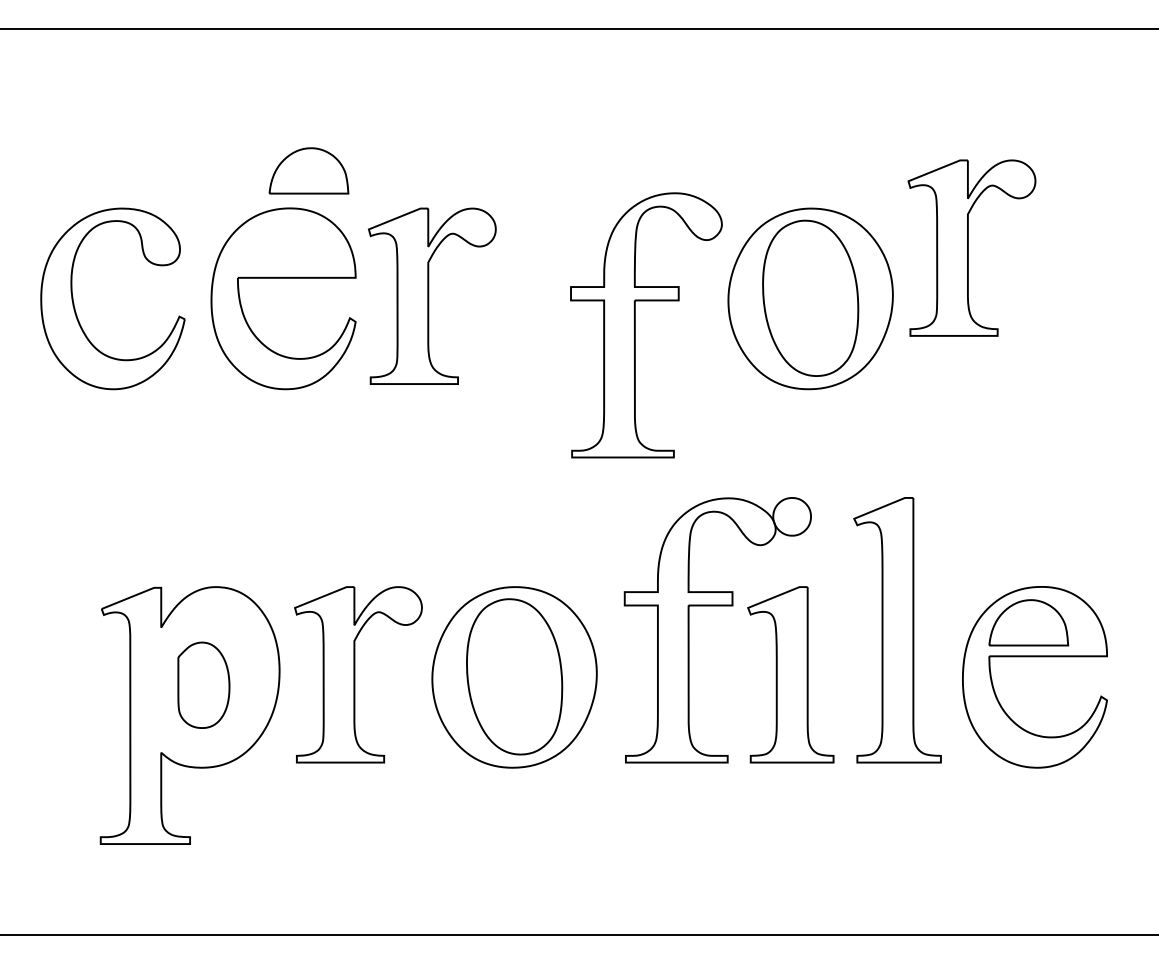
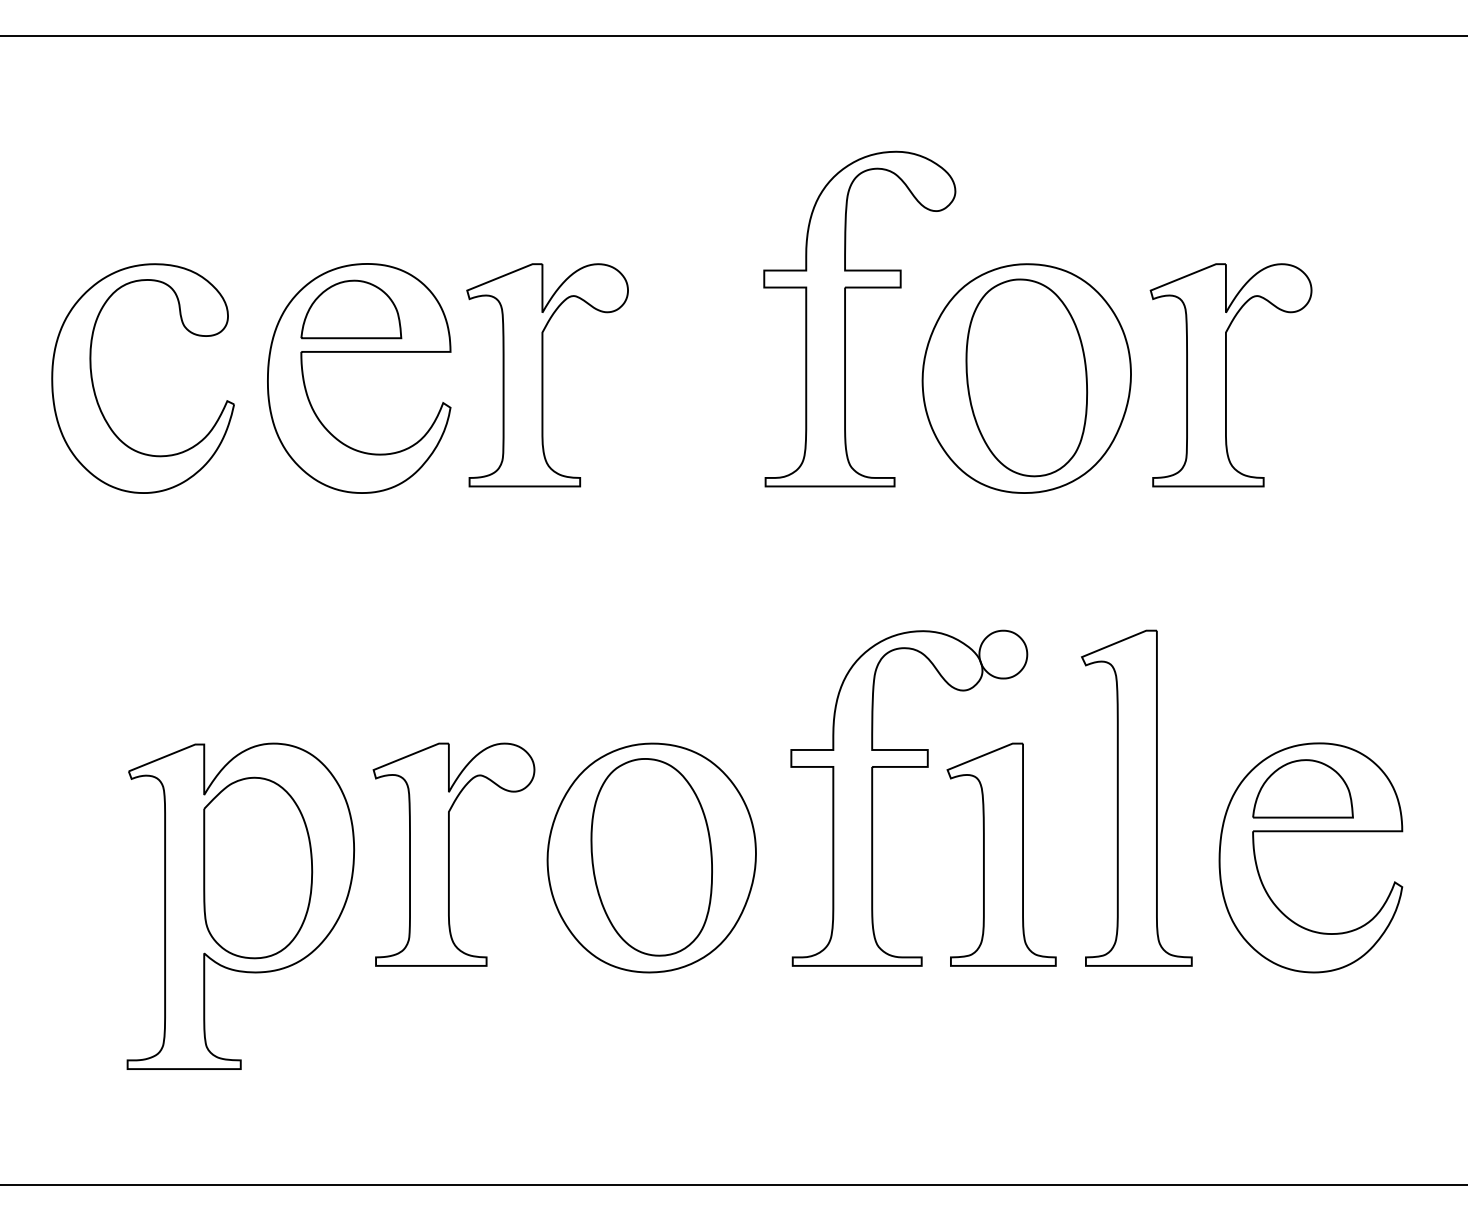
part: (309, 170) -> (351, 309), moved
part: (971, 248) -> (1230, 375), moved
part: (635, 324) -> (845, 318), moved
part: (204, 684) -> (258, 867), size x1.67

